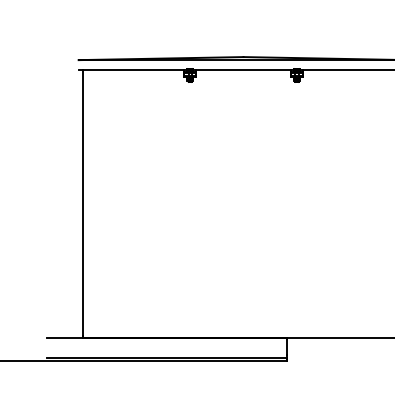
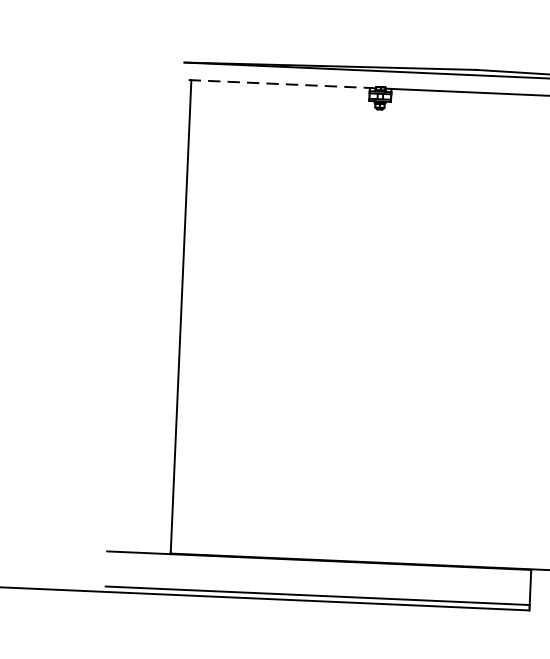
line: (132, 69) -> (279, 83), solid -> dashed

